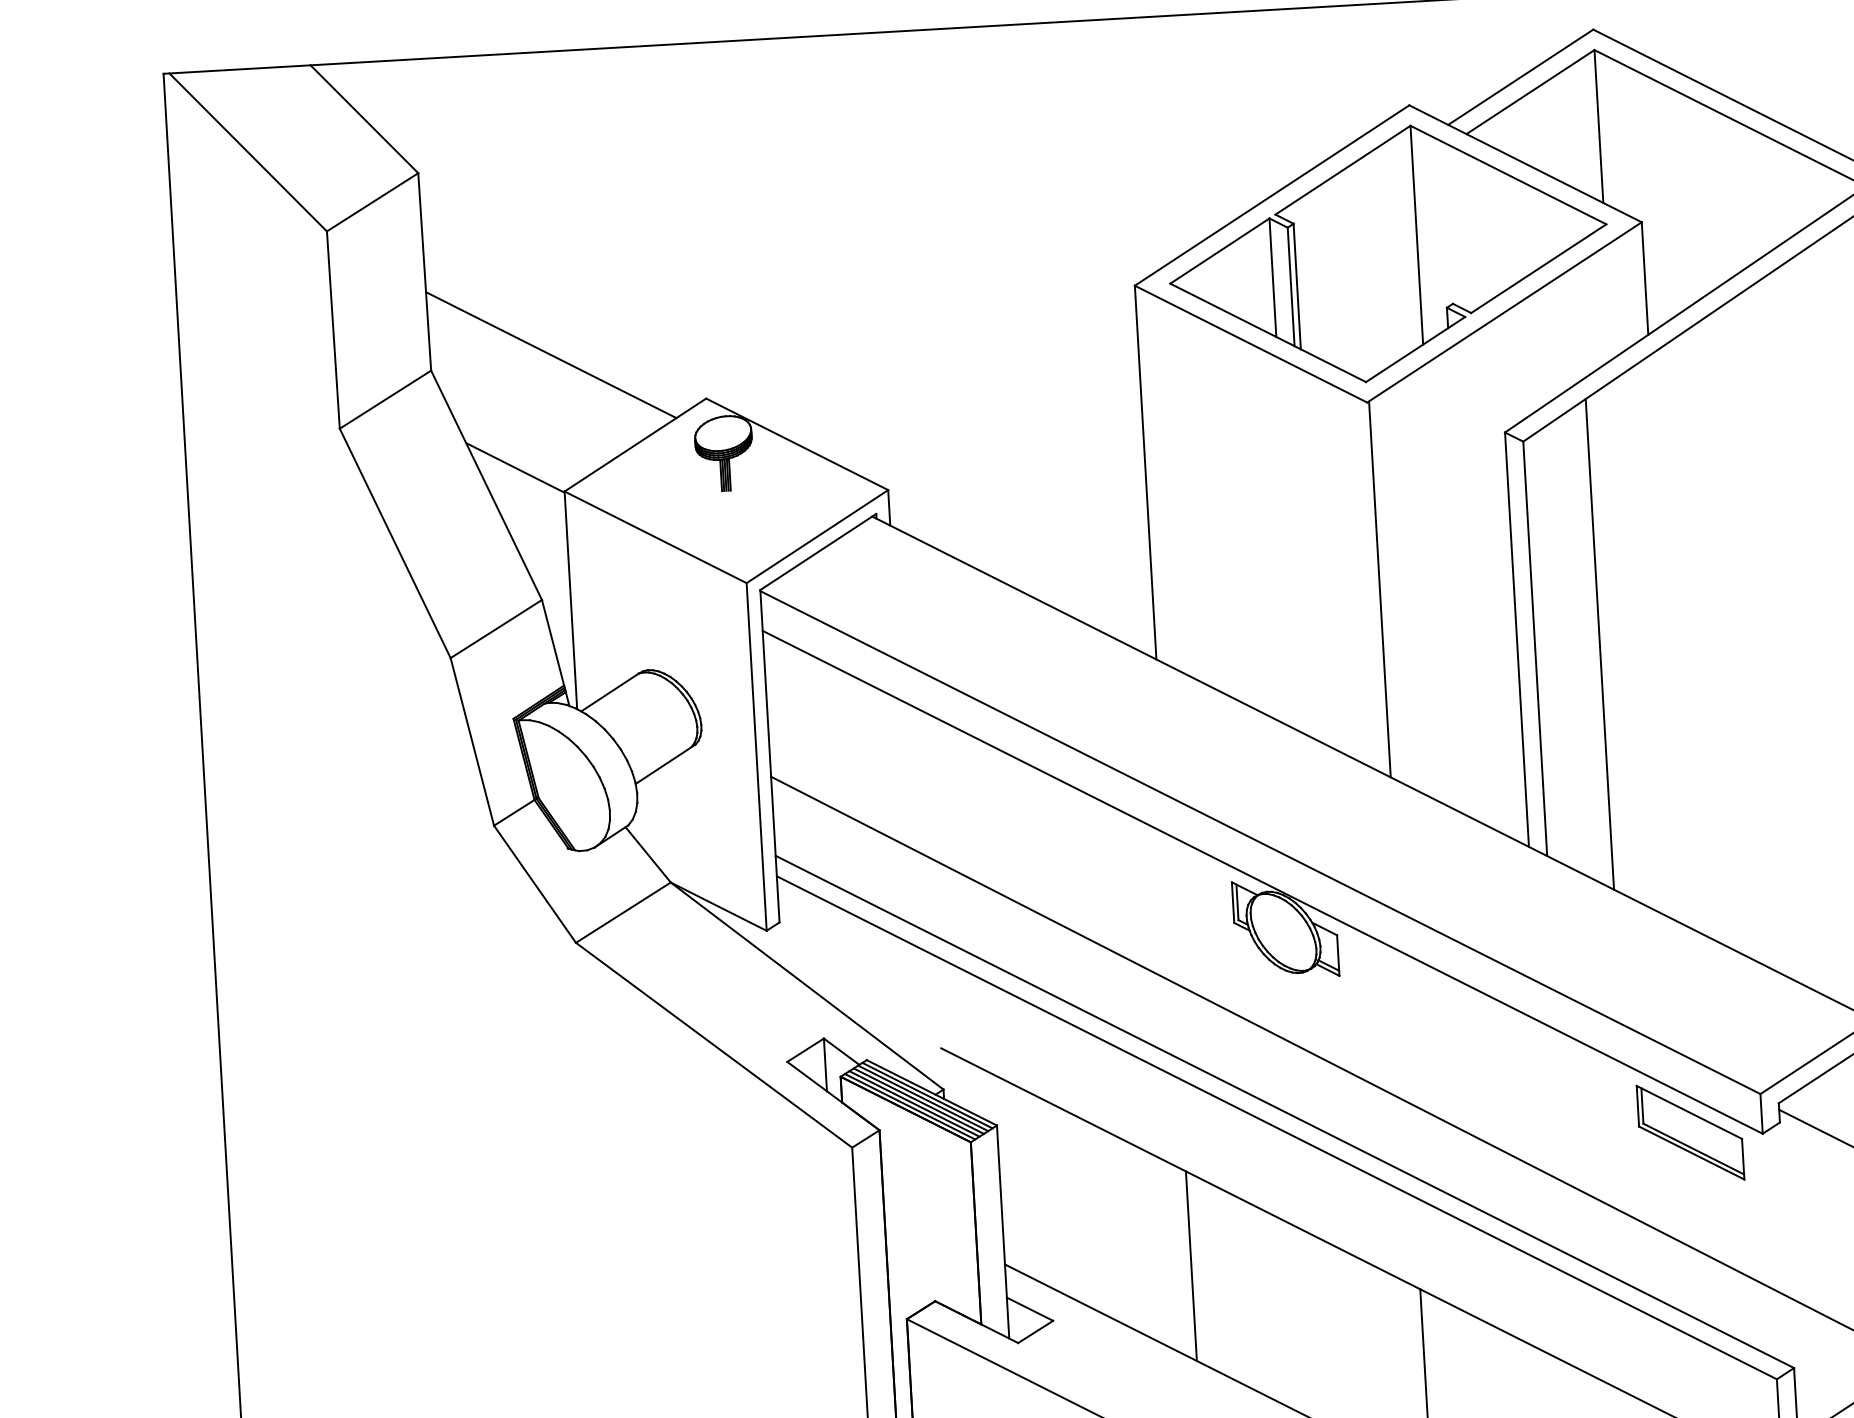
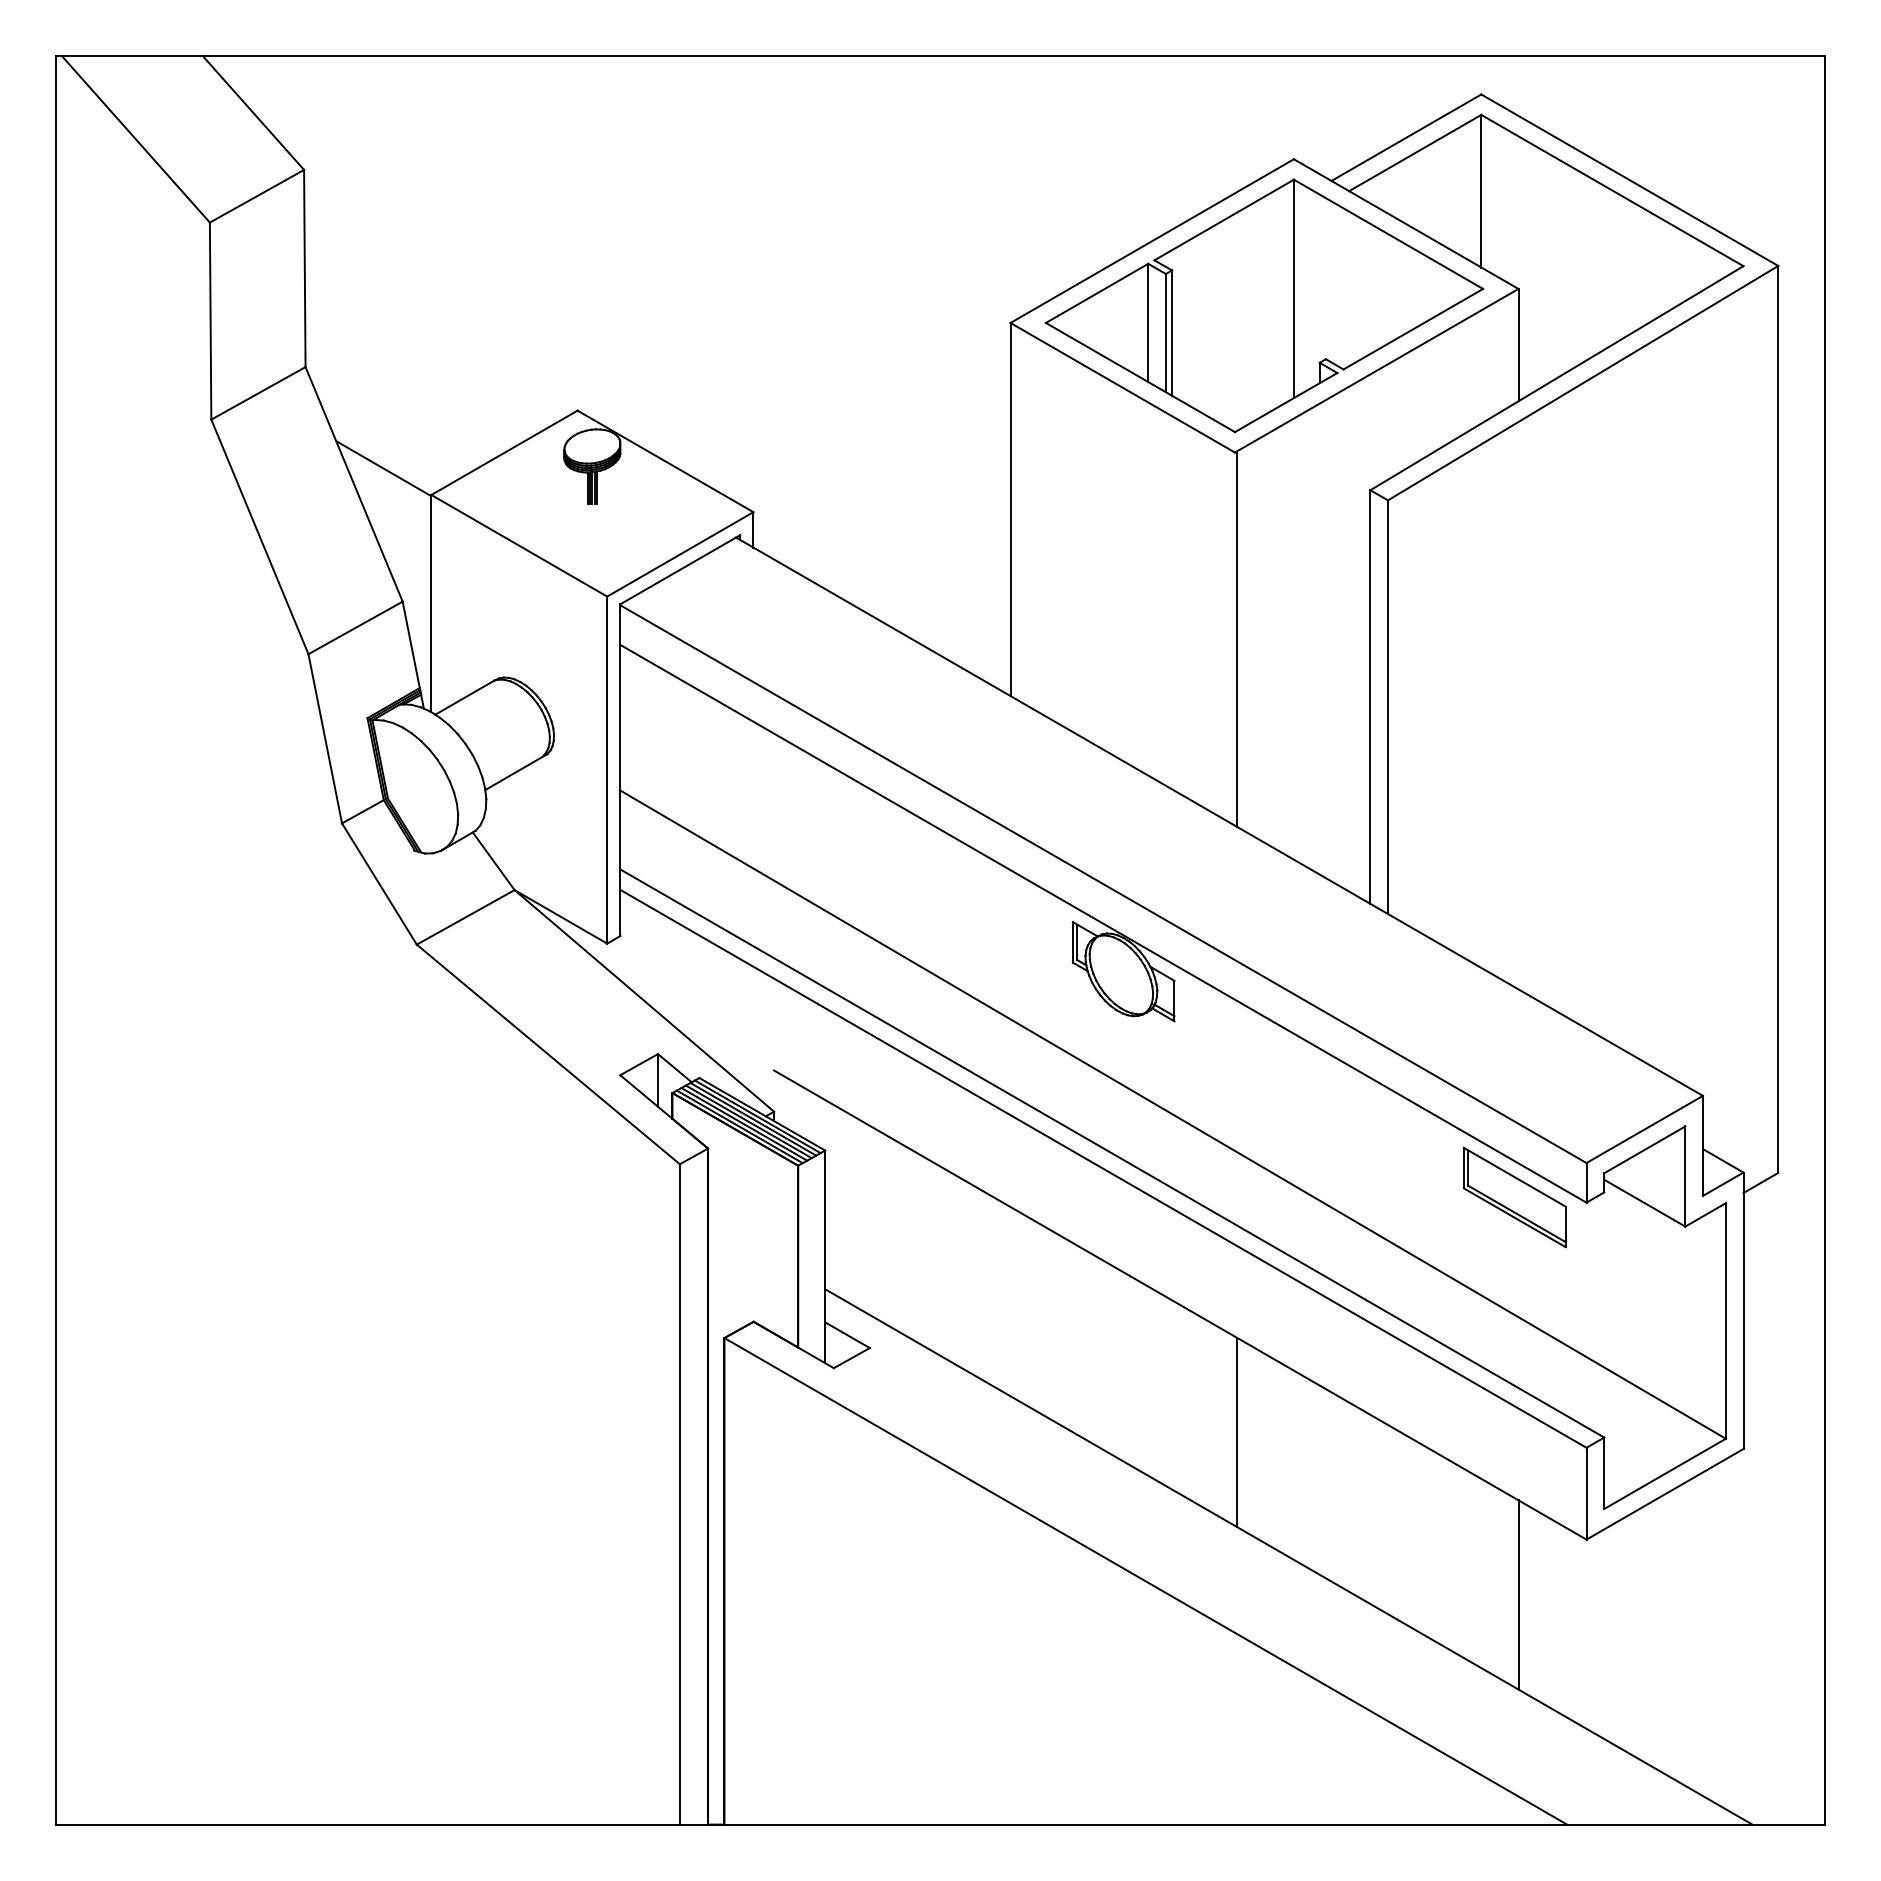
line: (550, 355) -> (425, 358), removed
line: (1599, 644) -> (1452, 706), removed
line: (1191, 1266) -> (1010, 1301), removed

